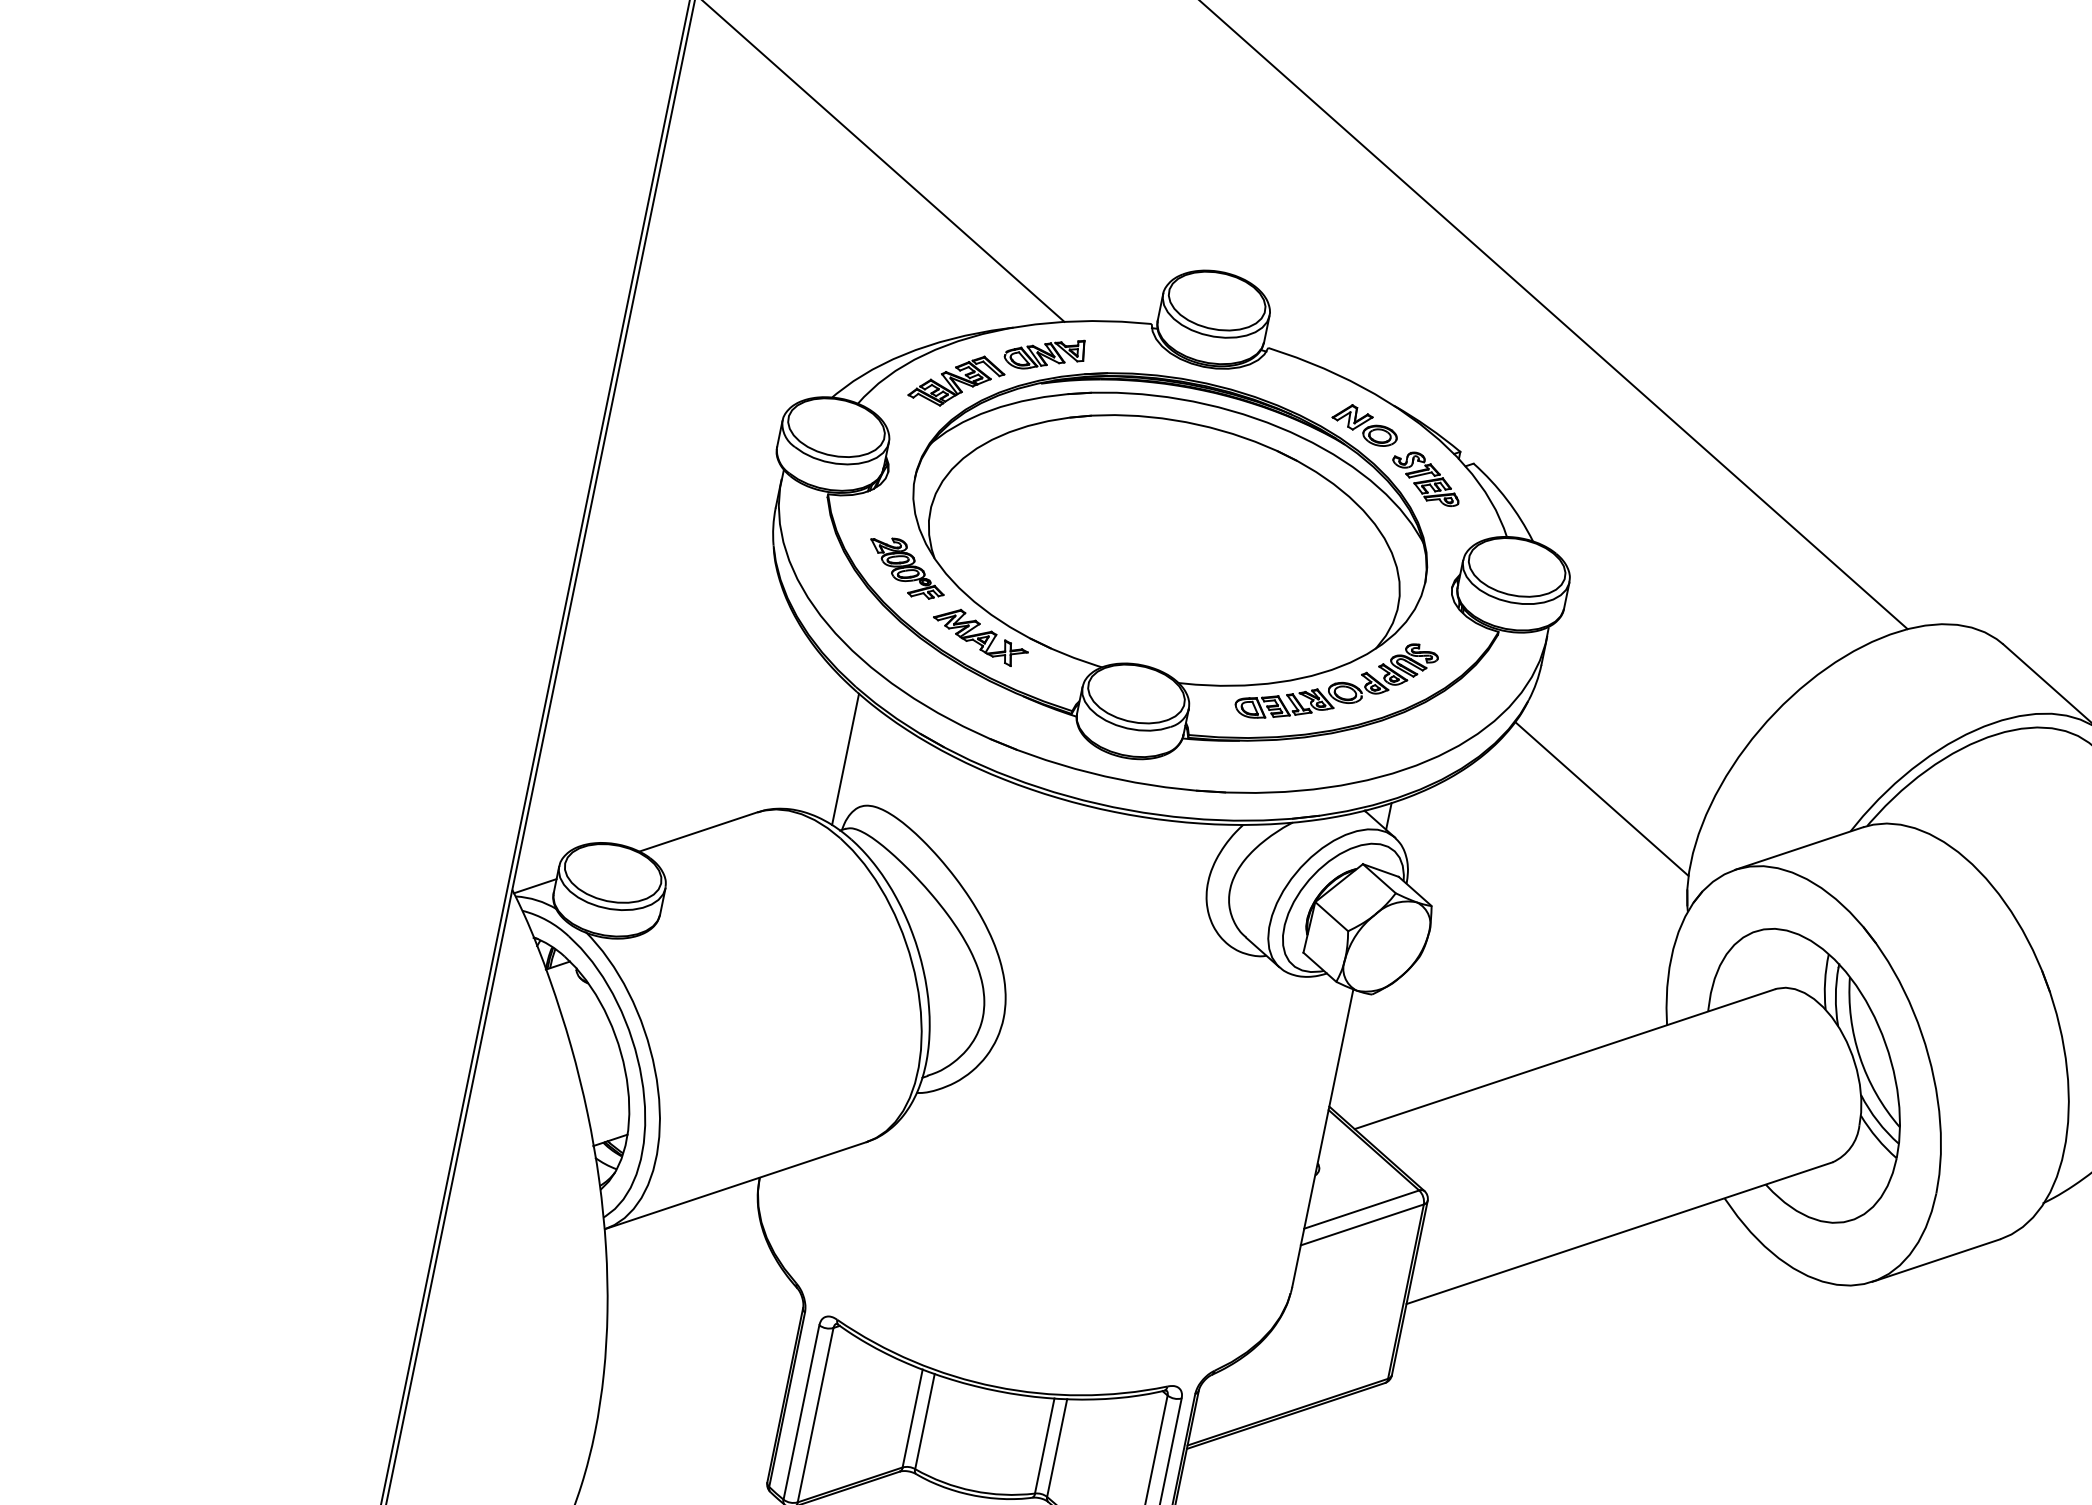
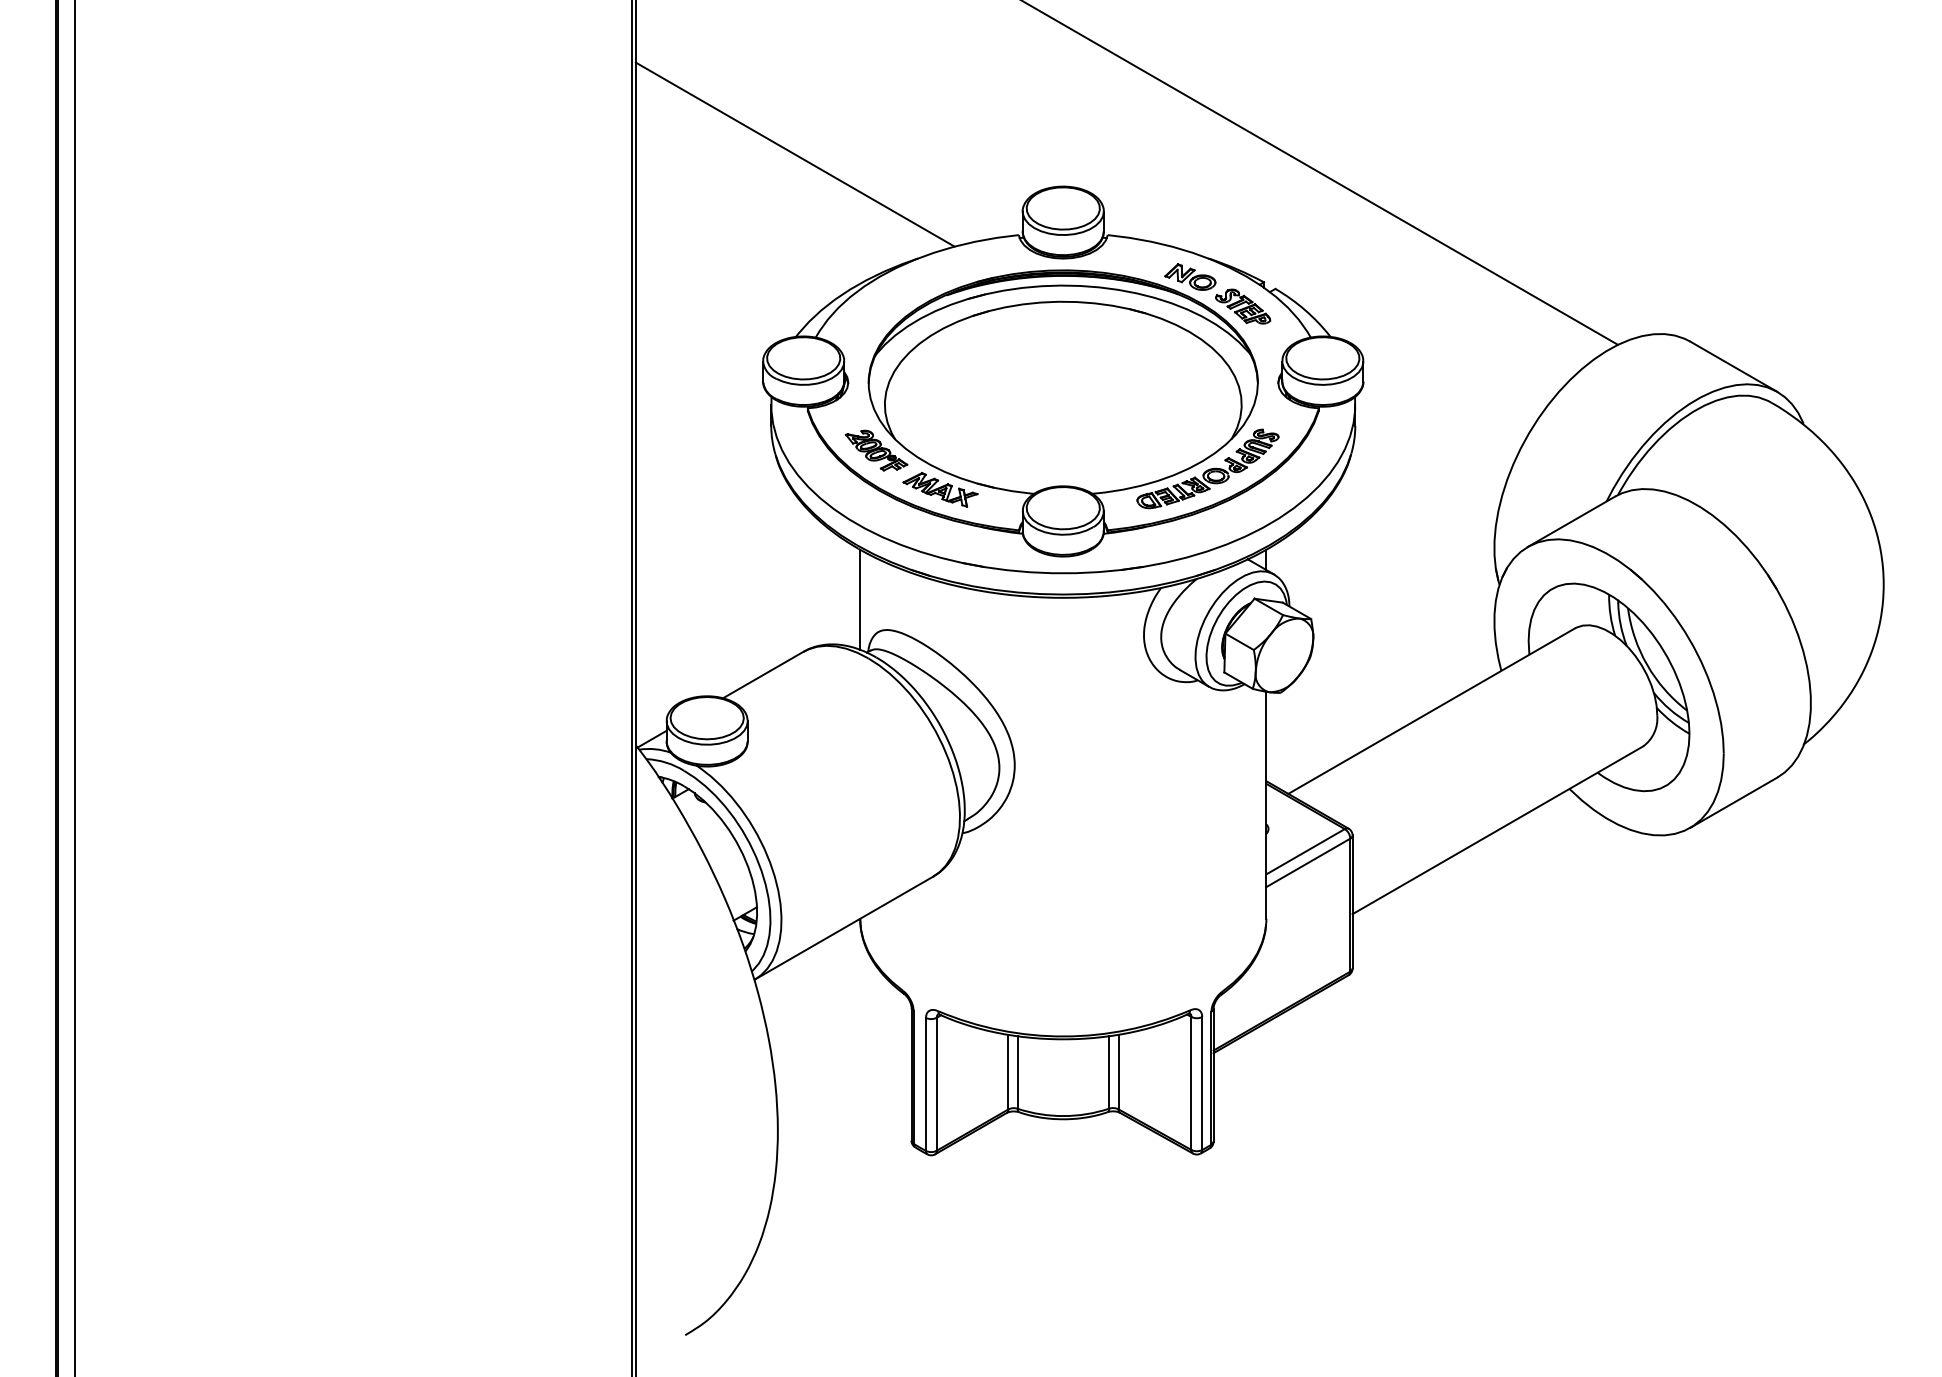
part: (997, 369) -> (912, 291), removed
line: (1601, 798) -> (1419, 514), removed

